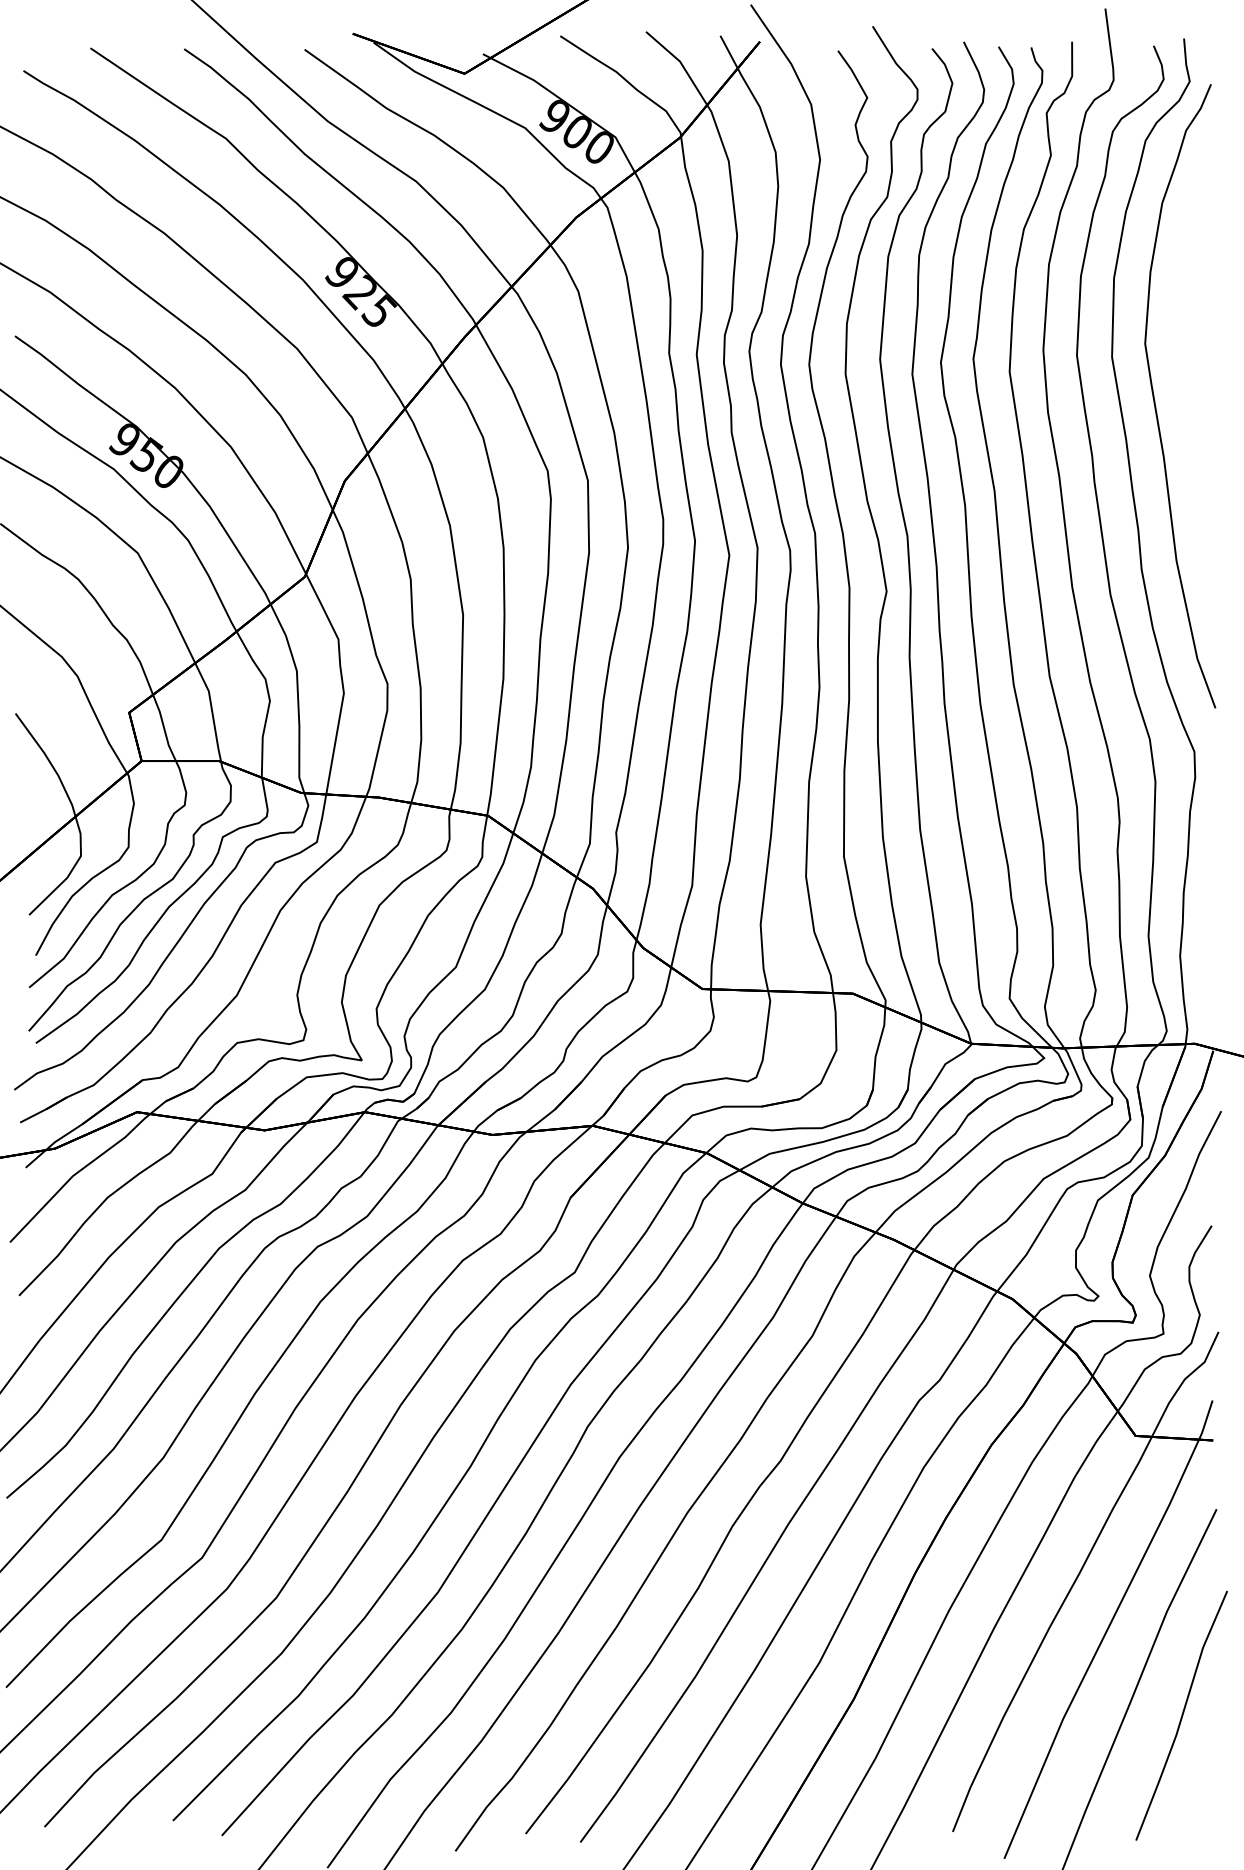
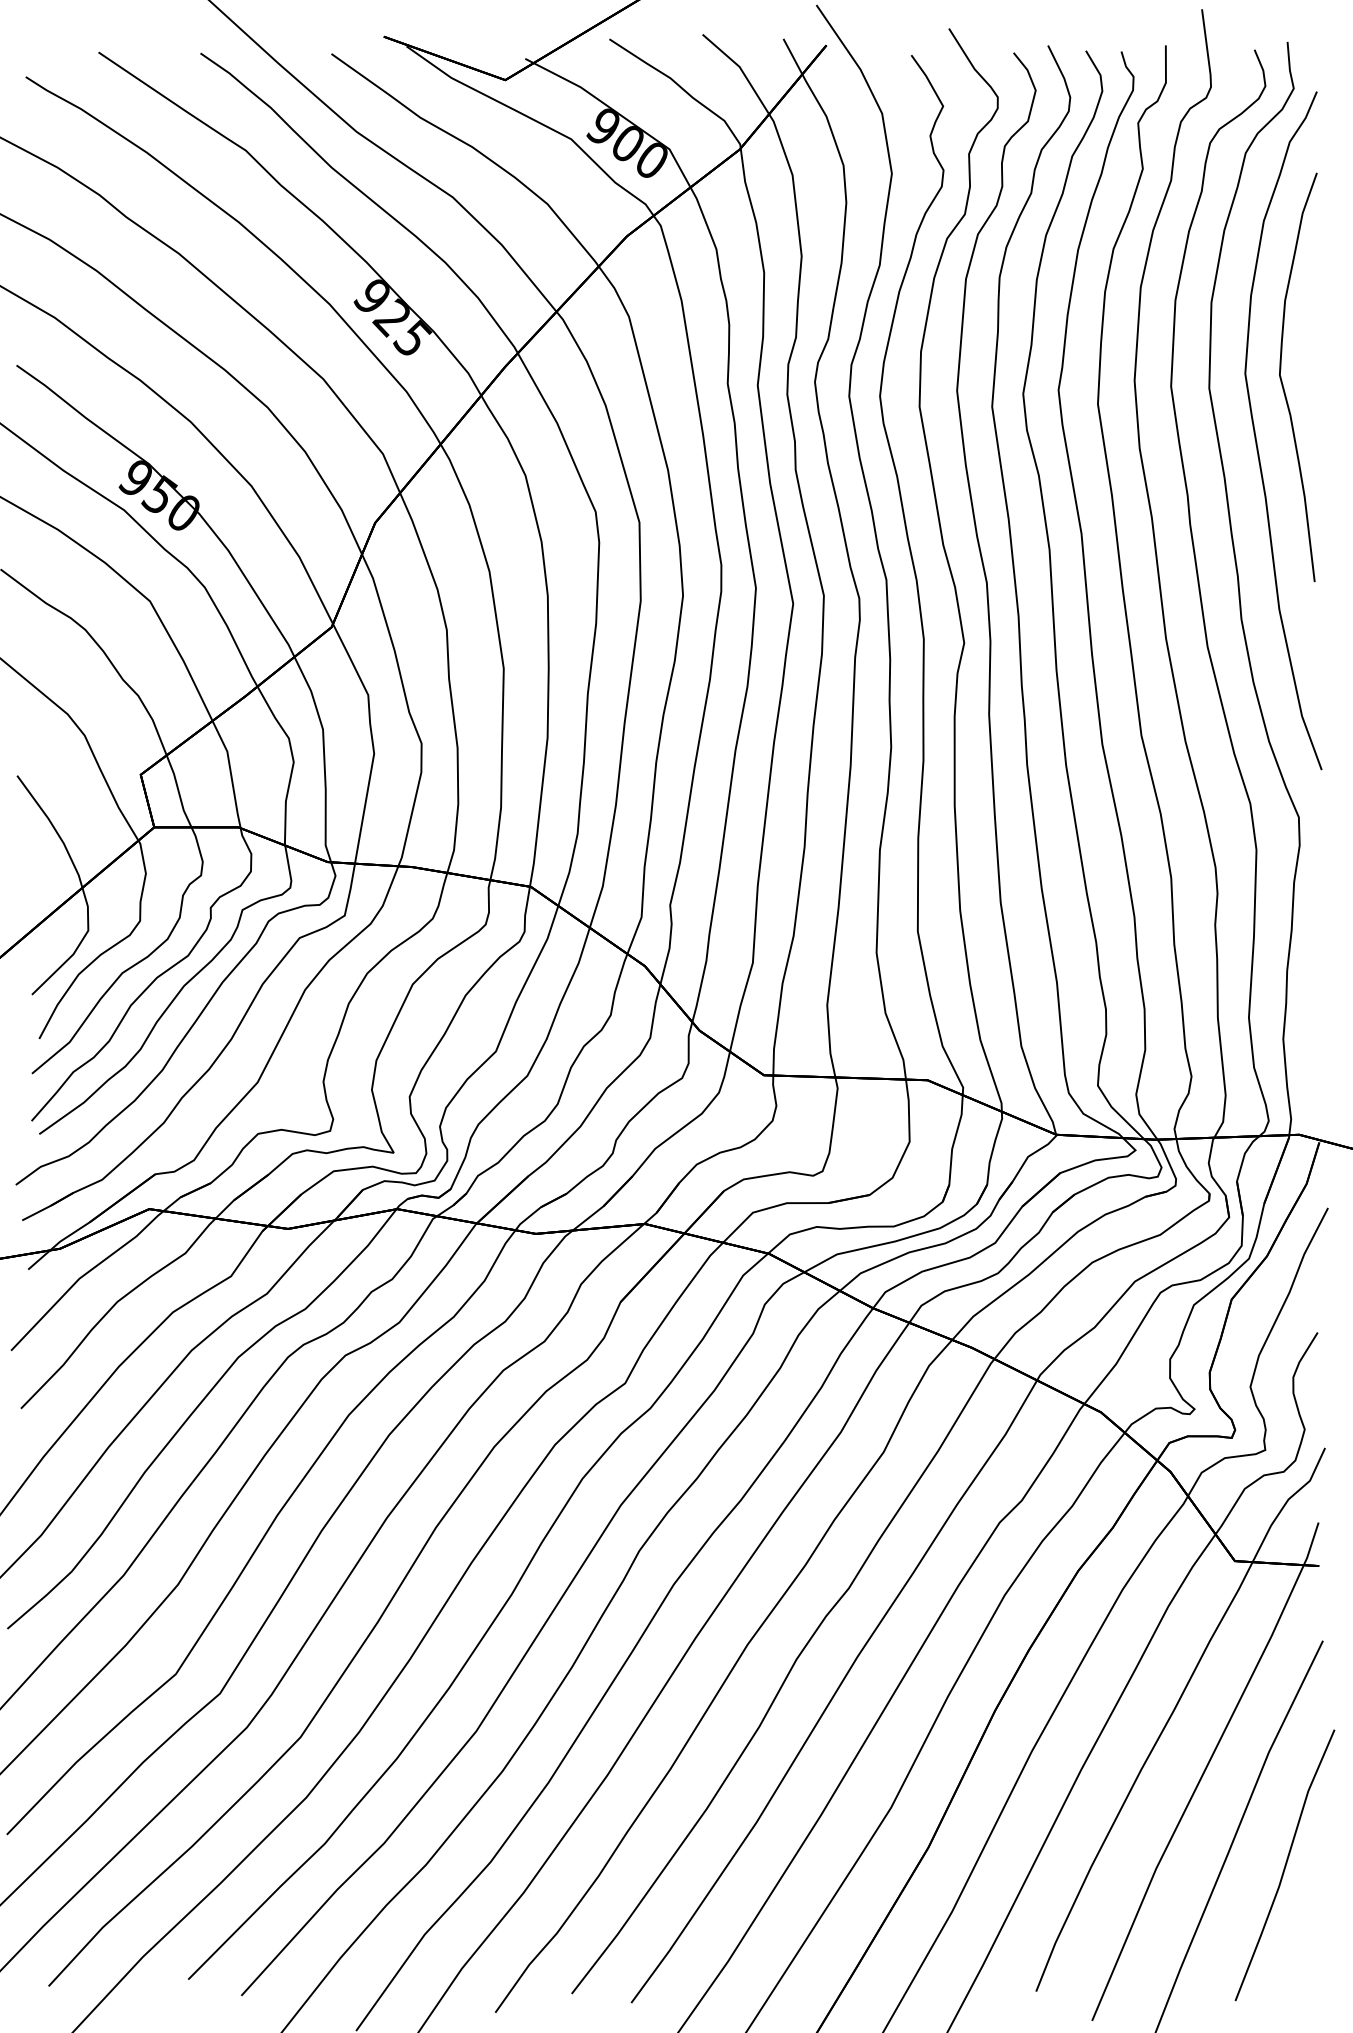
part: (1179, 350) -> (1282, 380), added

